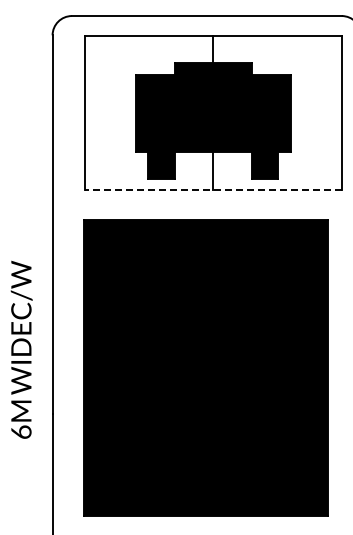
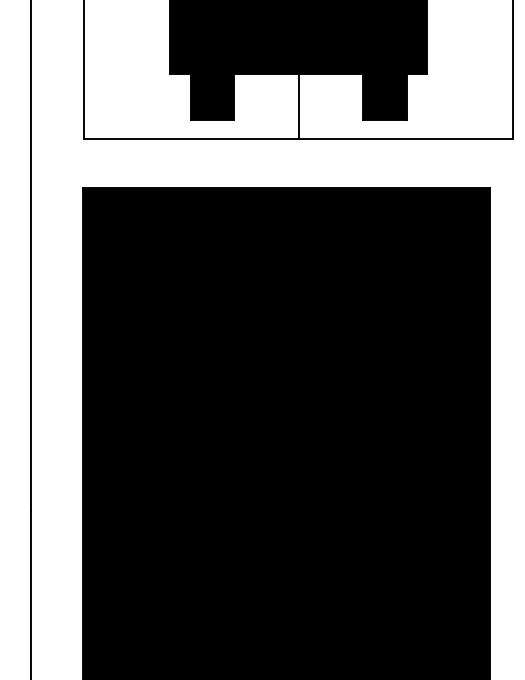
line: (213, 190) -> (298, 138), dashed -> solid

